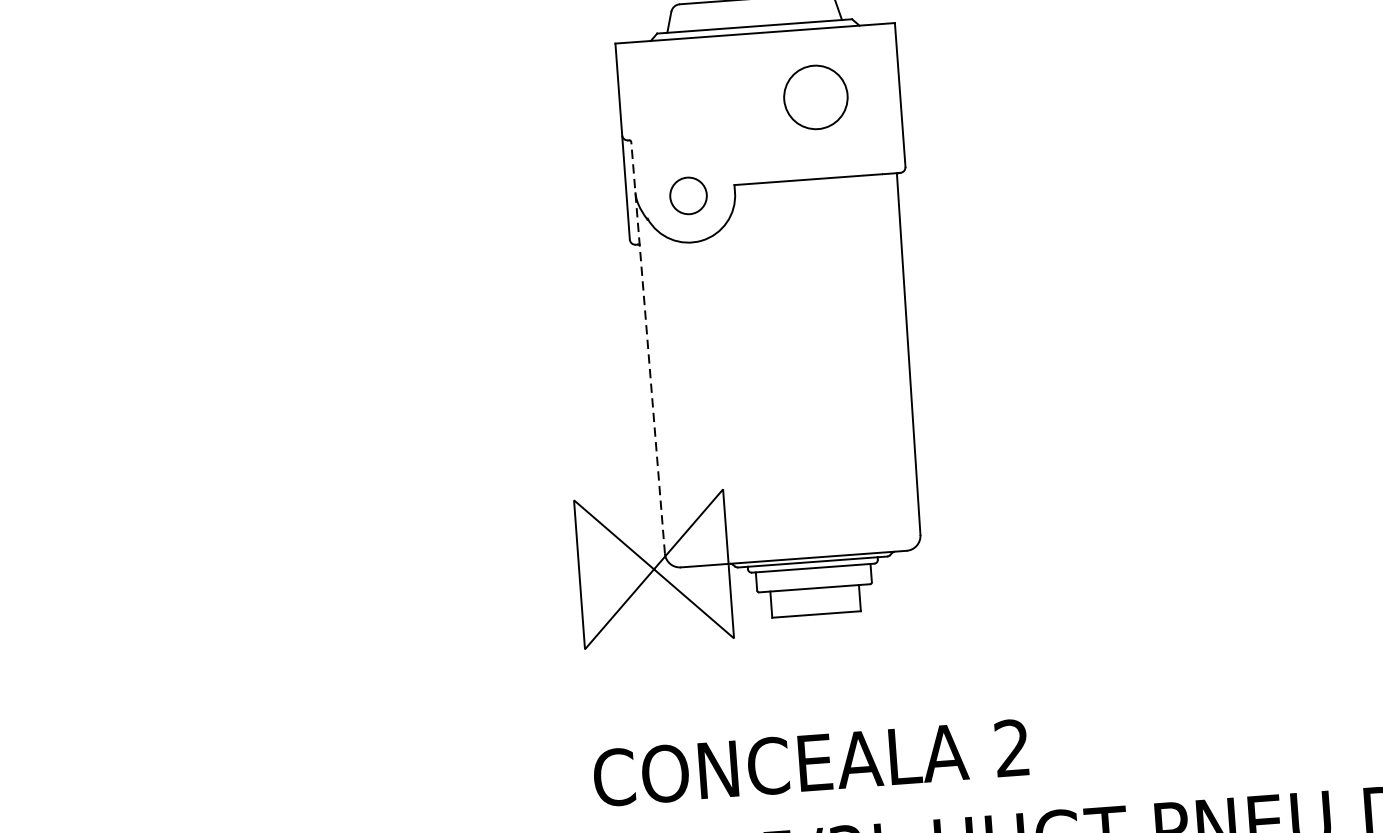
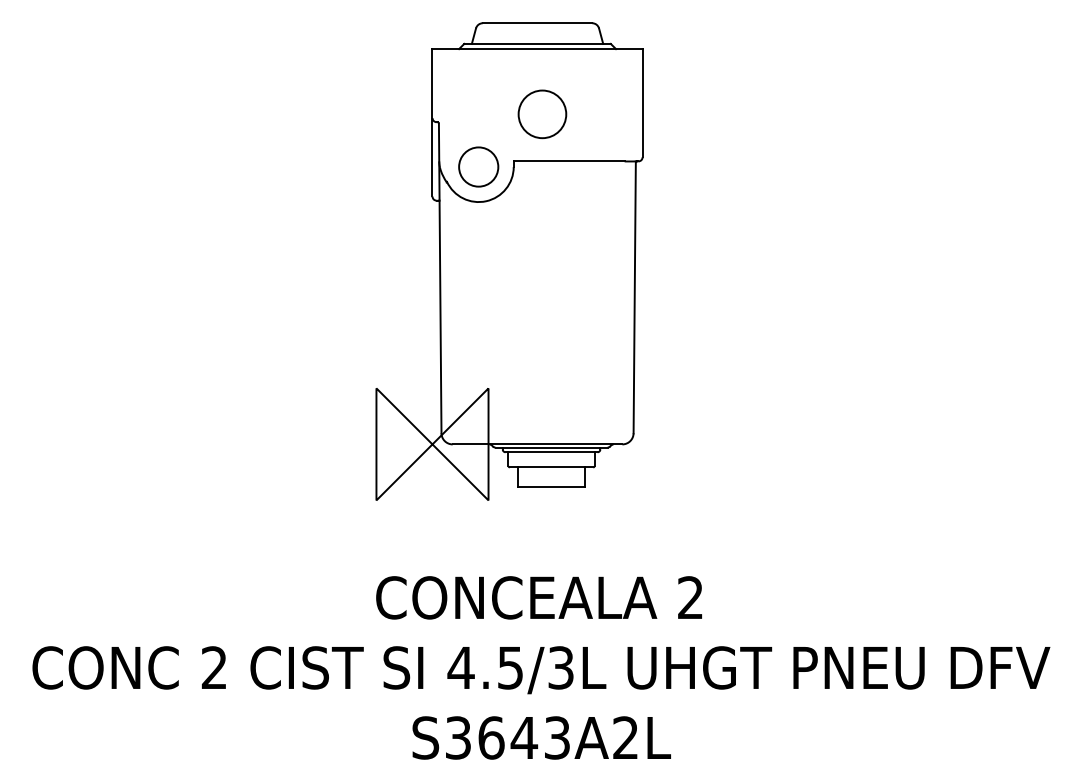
circle: (815, 97) -> (542, 114), moved
circle: (688, 195) -> (478, 166), size x1.43
line: (648, 347) -> (440, 278), dashed -> solid

